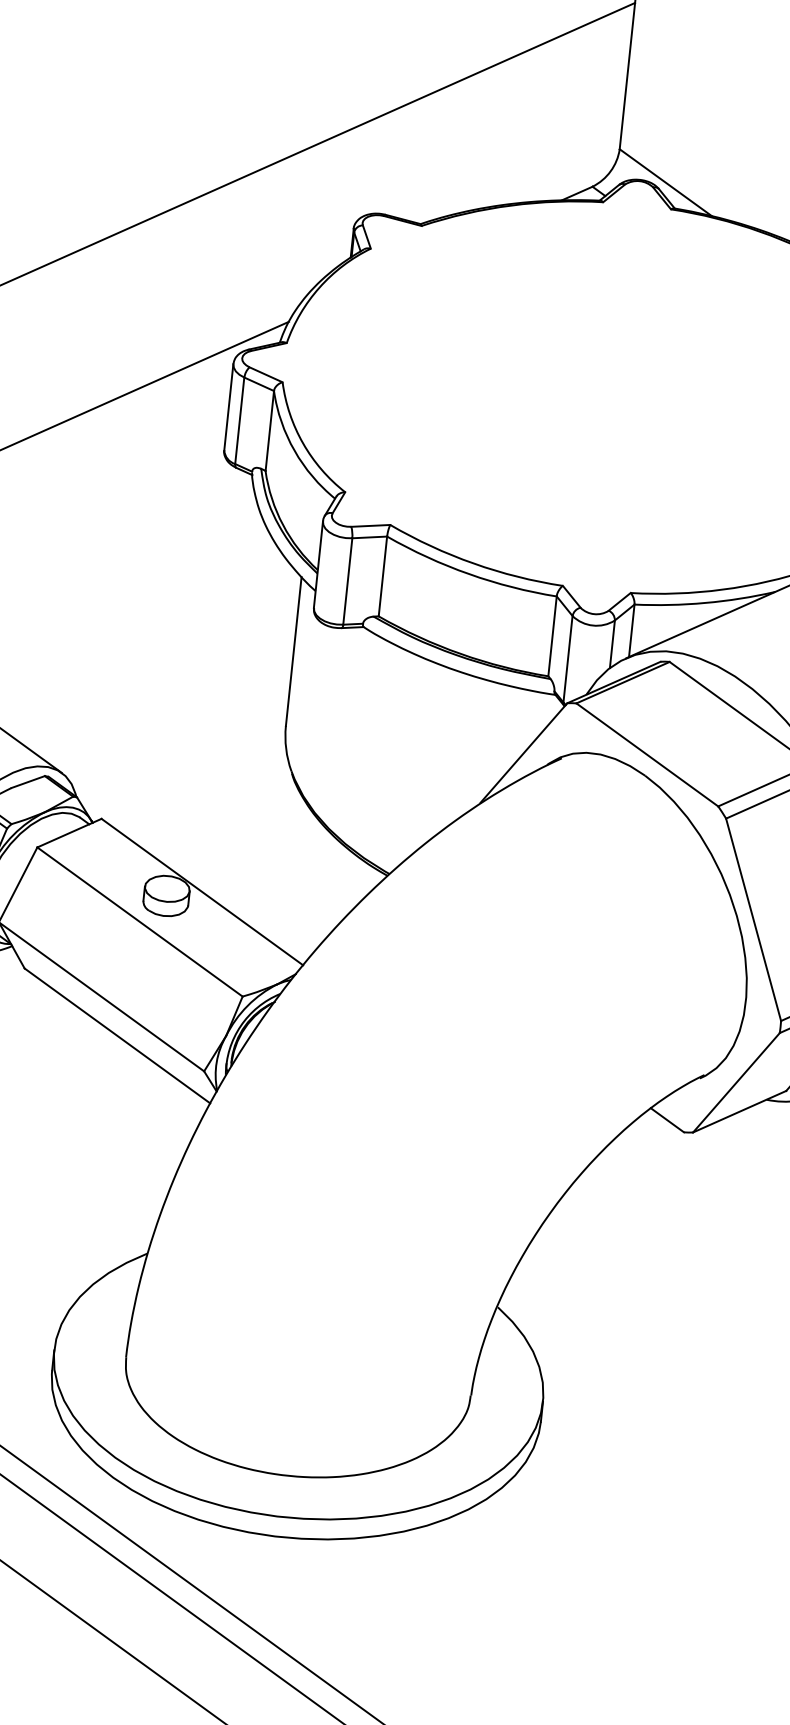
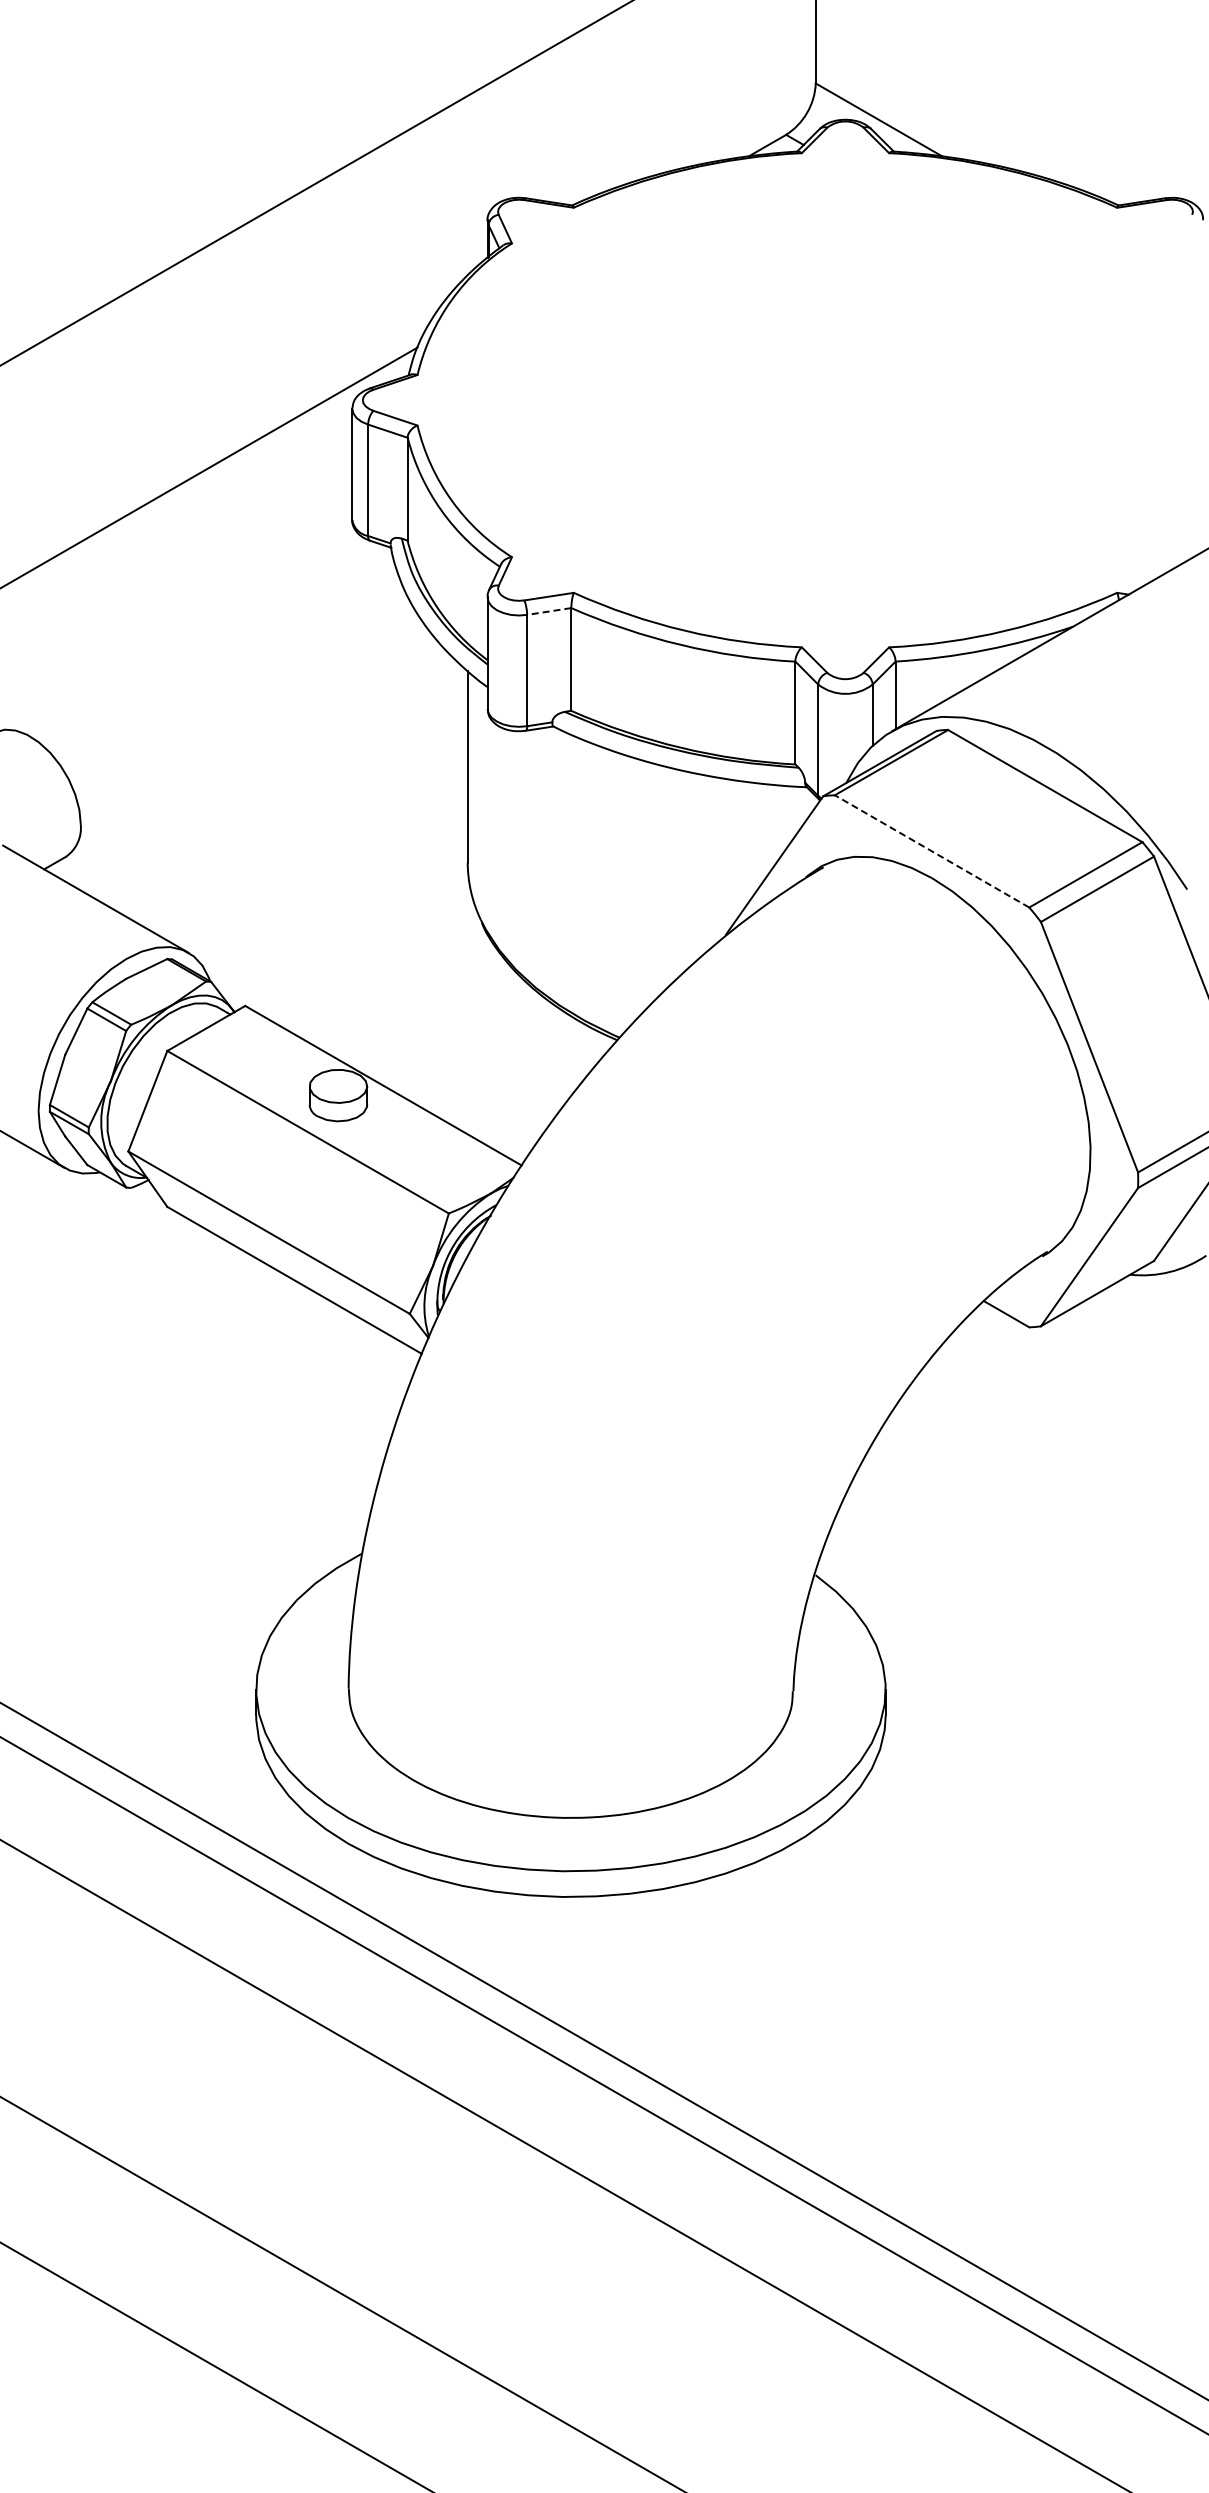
line: (369, 537) -> (548, 611), solid -> dashed
line: (646, 754) -> (931, 851), solid -> dashed

